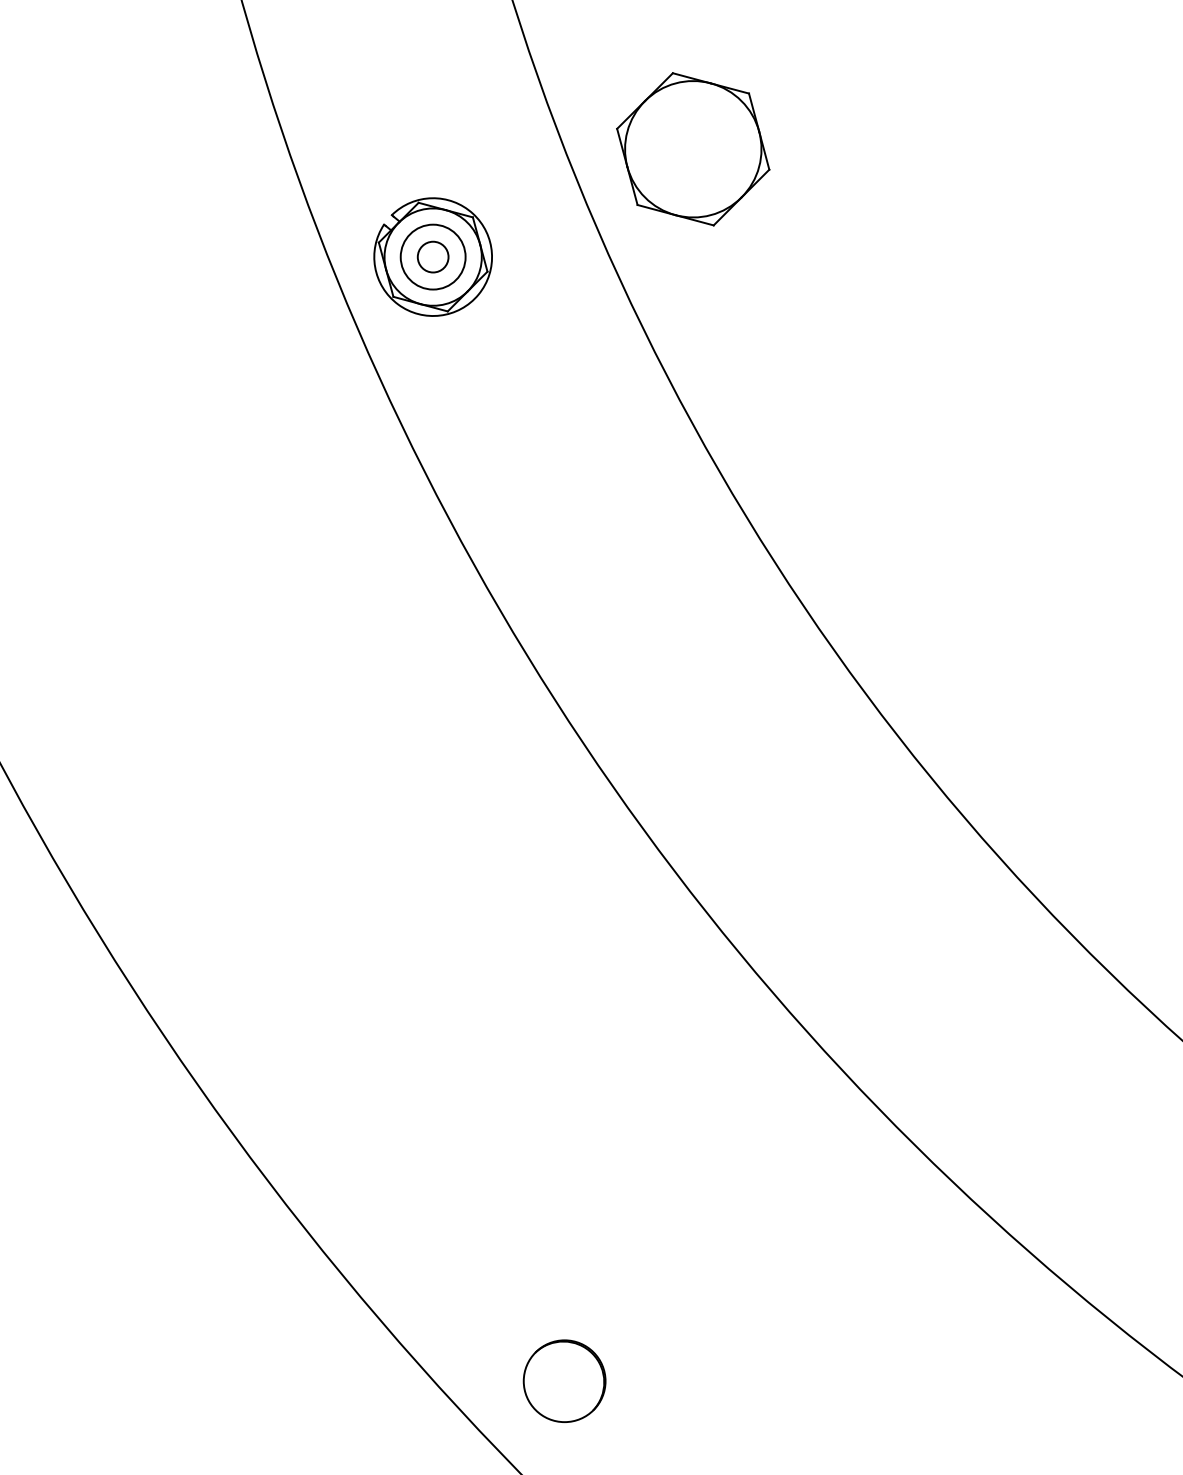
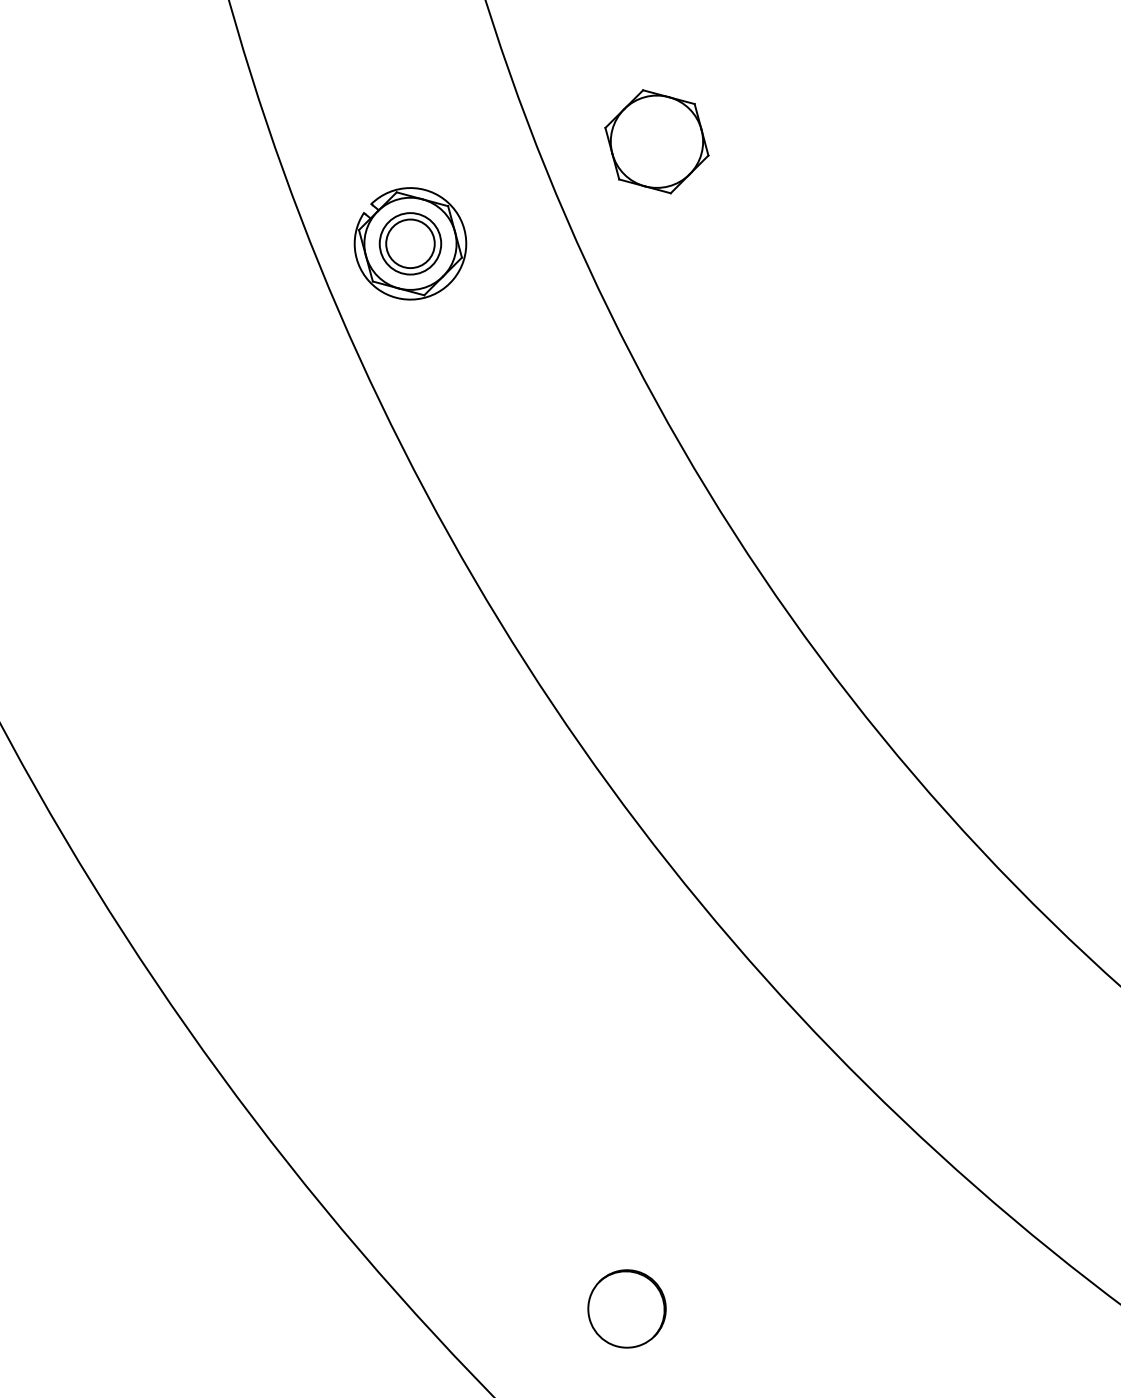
part: (692, 149) -> (656, 141), size x0.71
circle: (433, 256) -> (410, 243), size x1.67
circle: (564, 1380) -> (626, 1308), moved

